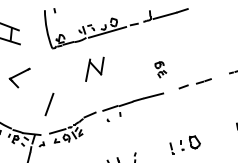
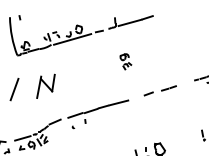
part: (94, 68) -> (45, 85), moved
part: (160, 69) -> (125, 61), moved
line: (49, 104) -> (14, 89), moved

